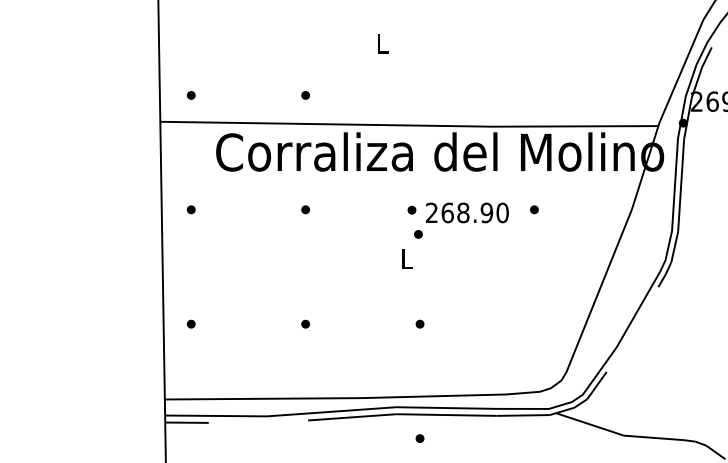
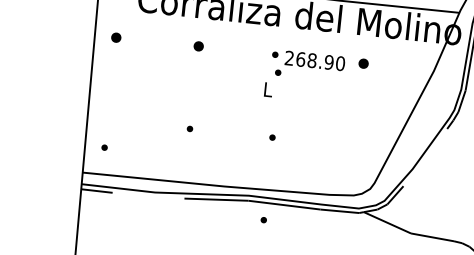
part: (190, 209) -> (115, 37), size x1.6
part: (305, 209) -> (198, 46), size x1.6
part: (534, 209) -> (363, 63), size x1.6
part: (190, 323) -> (104, 147), moved

